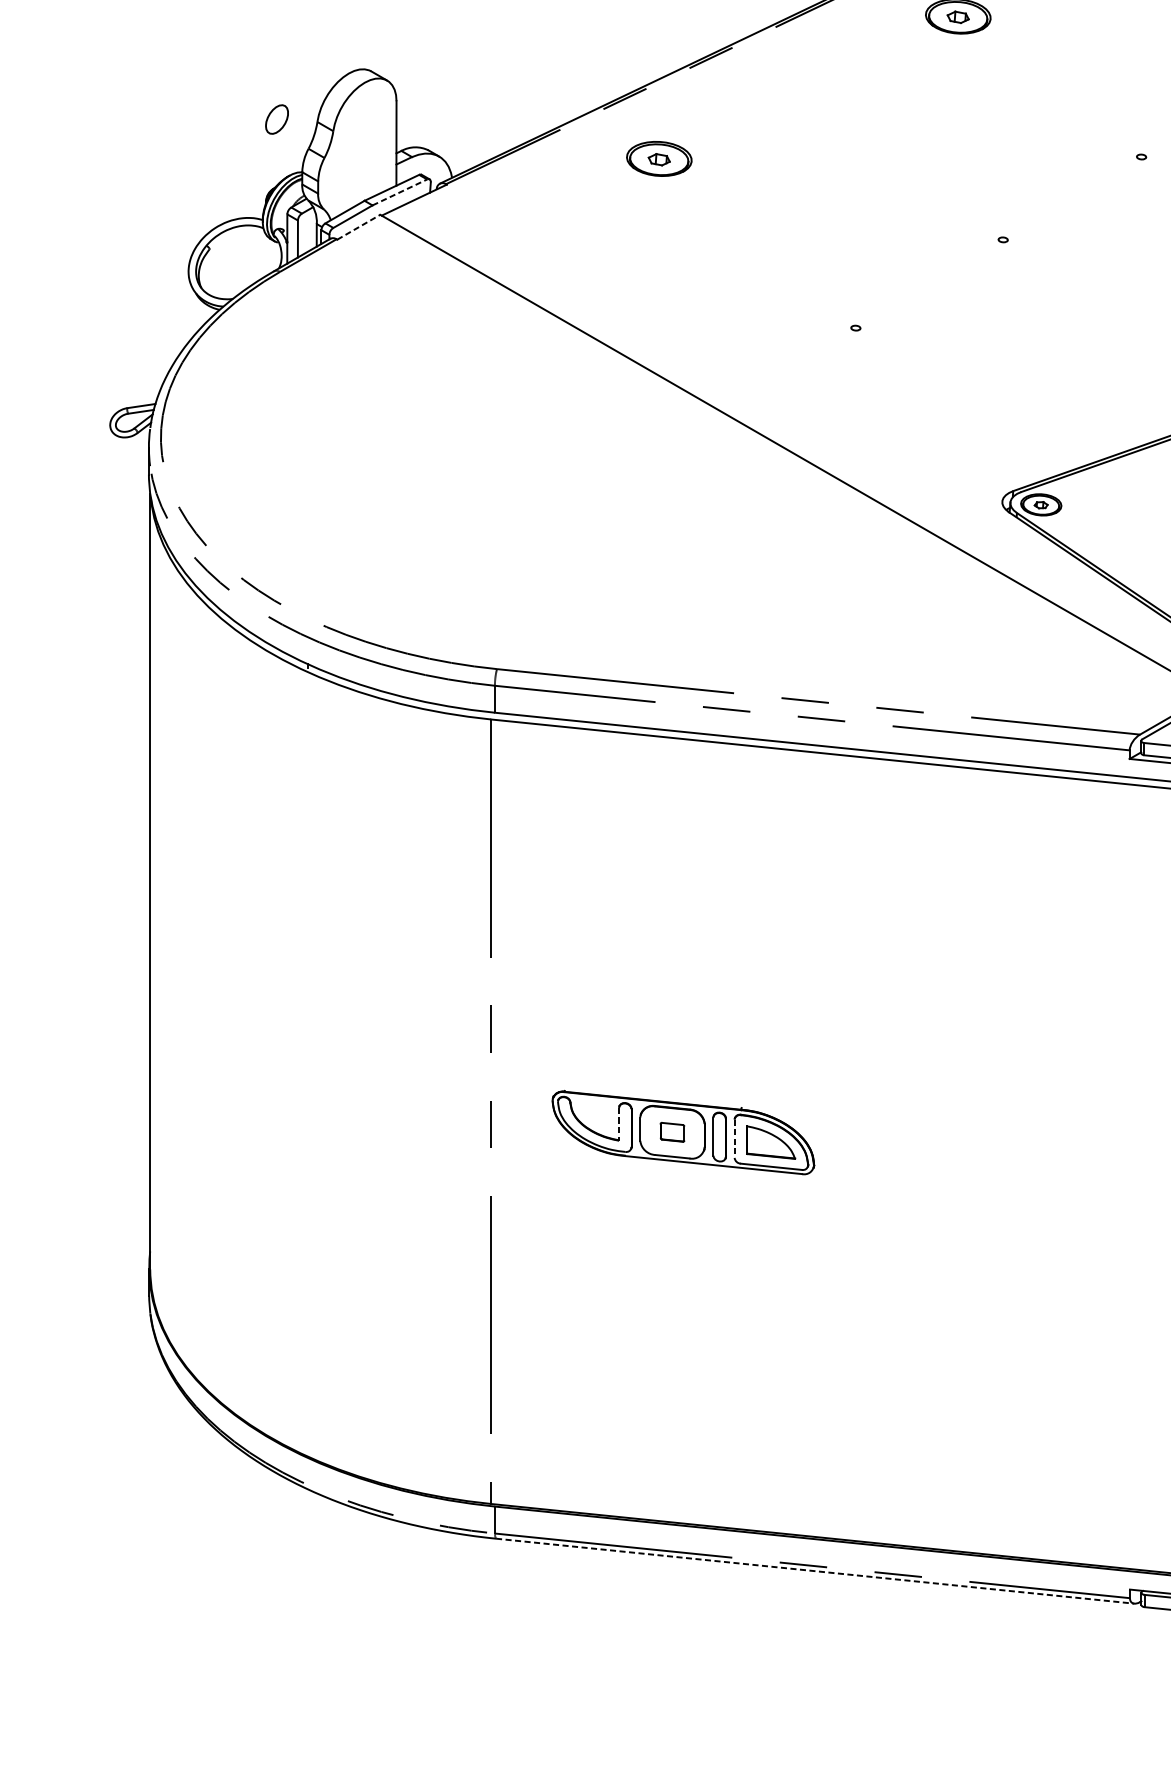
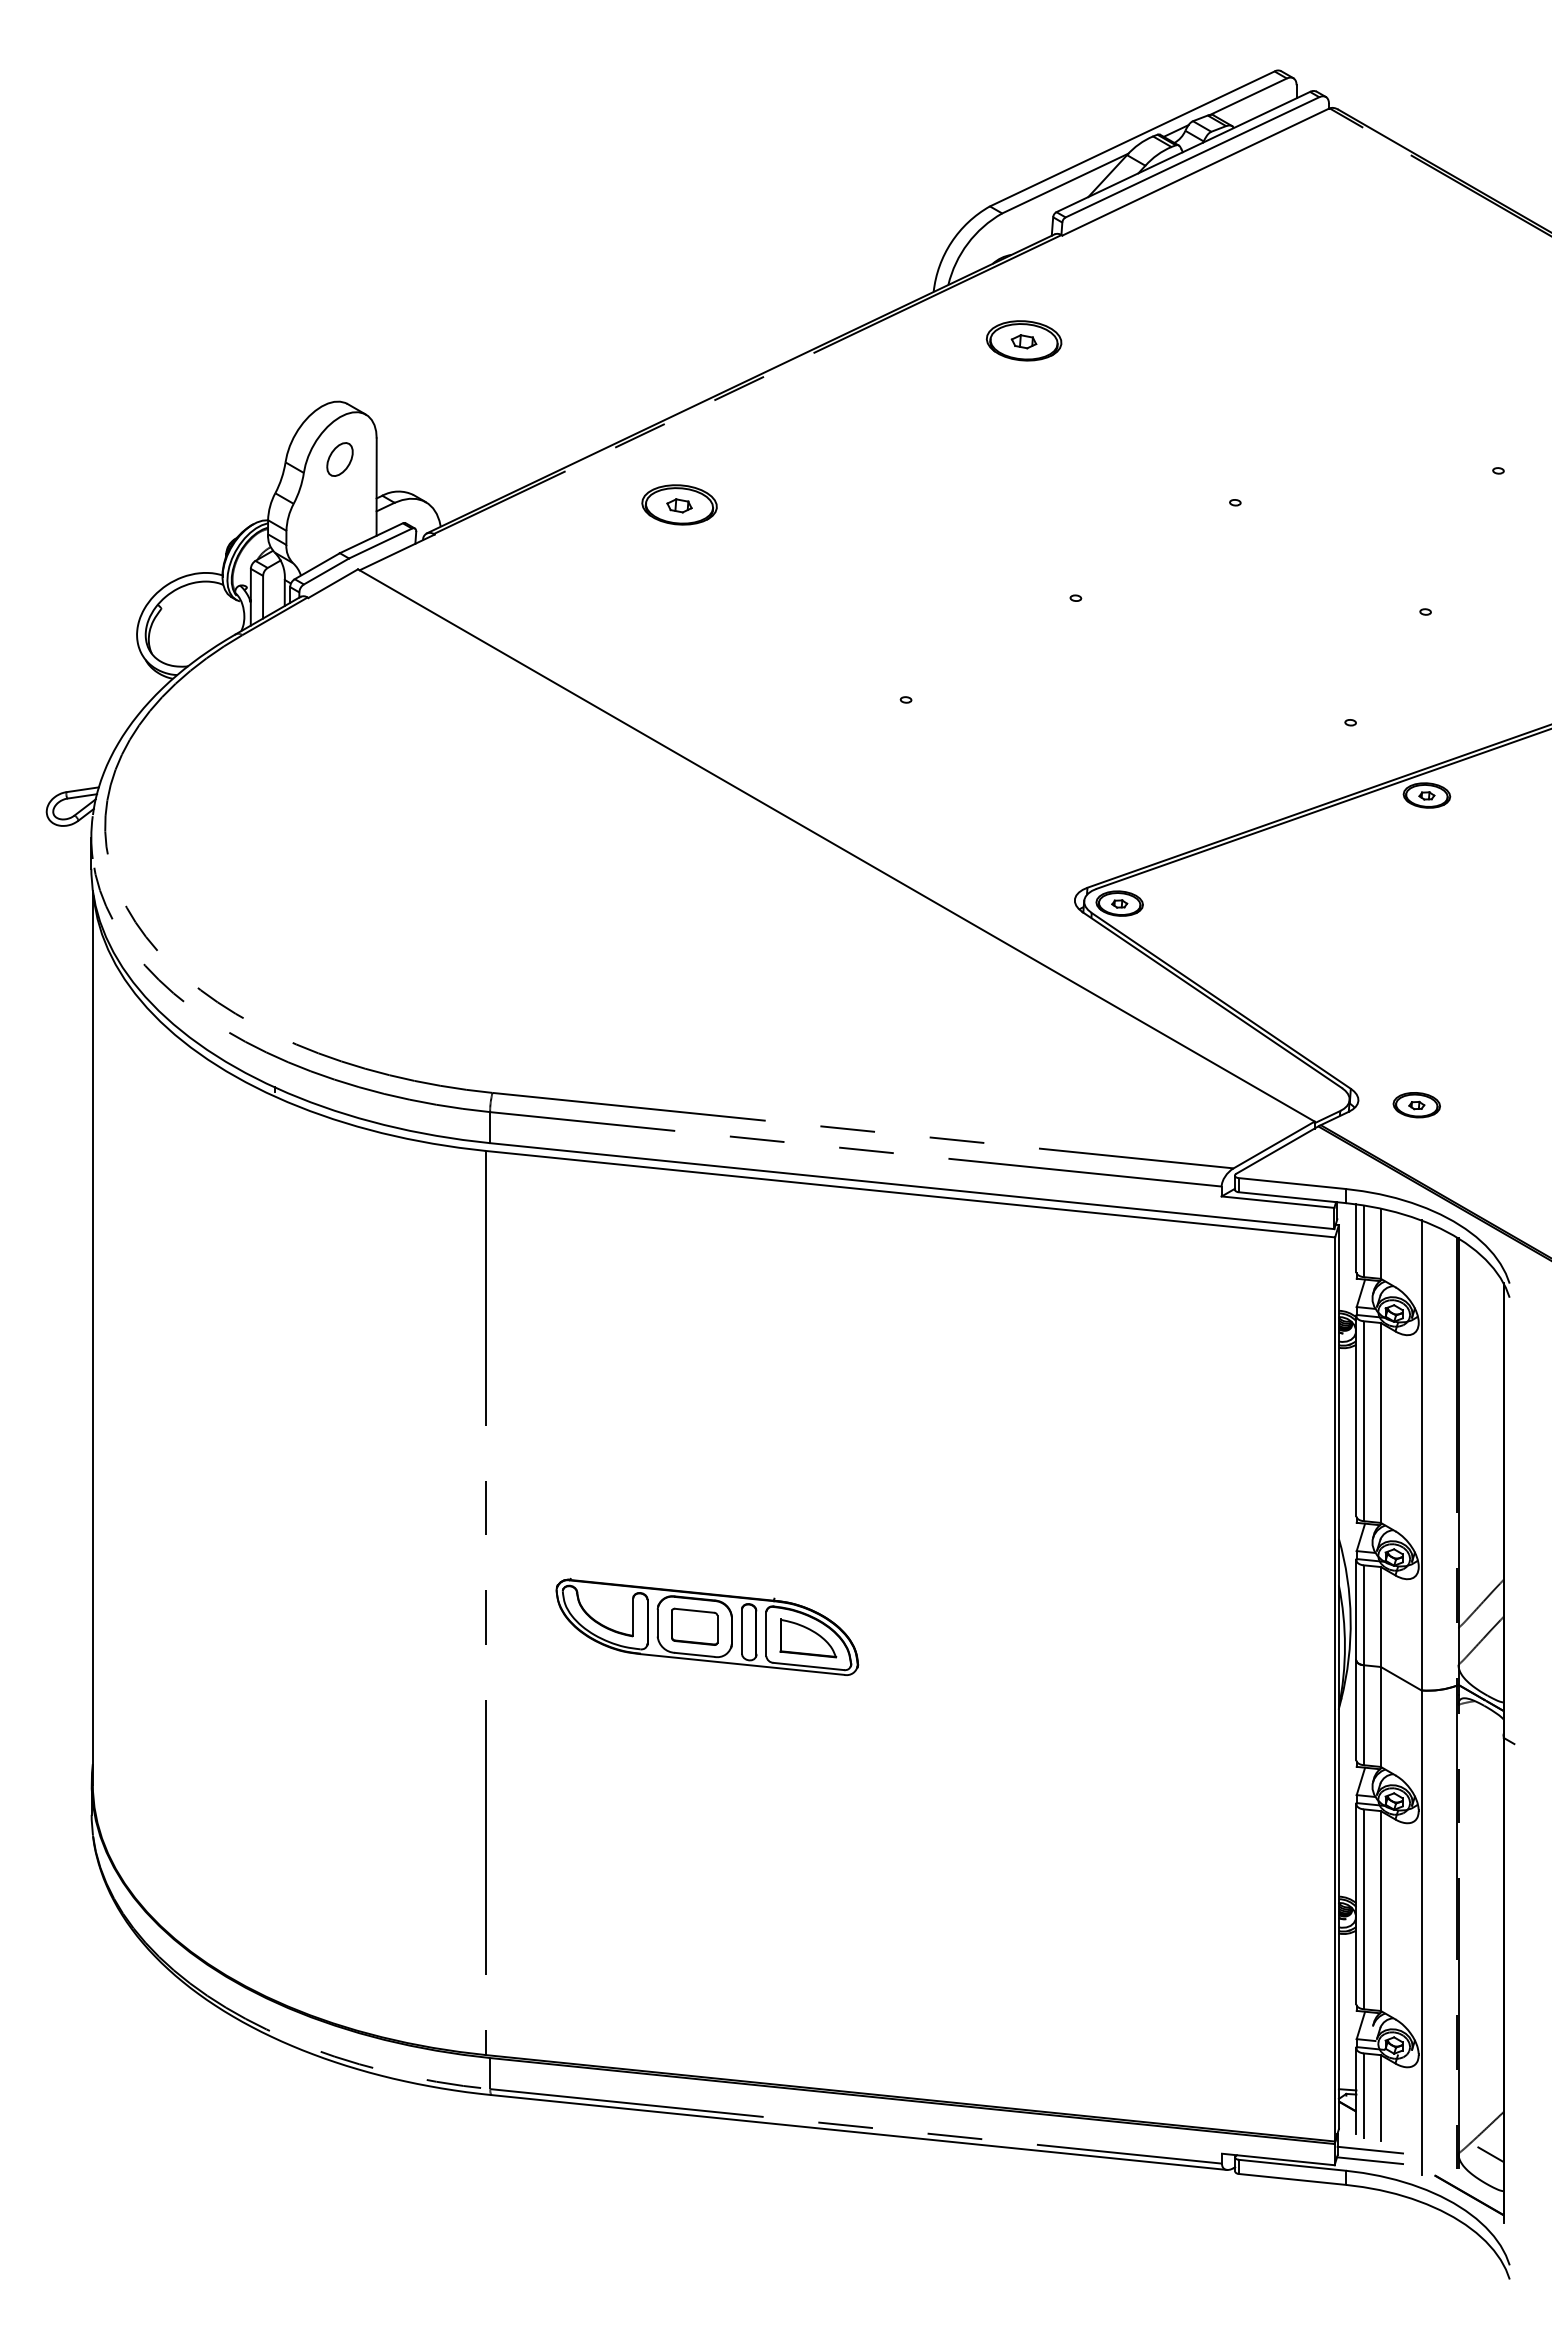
part: (276, 119) -> (339, 459), moved
line: (399, 192) -> (380, 543), dashed -> solid
line: (359, 227) -> (333, 583), dashed -> solid
line: (619, 1124) -> (633, 1617), dashed -> solid
part: (672, 1132) -> (694, 1626), size x1.67
line: (734, 1139) -> (766, 1634), dashed -> solid
line: (815, 1571) -> (859, 2132), dashed -> solid

